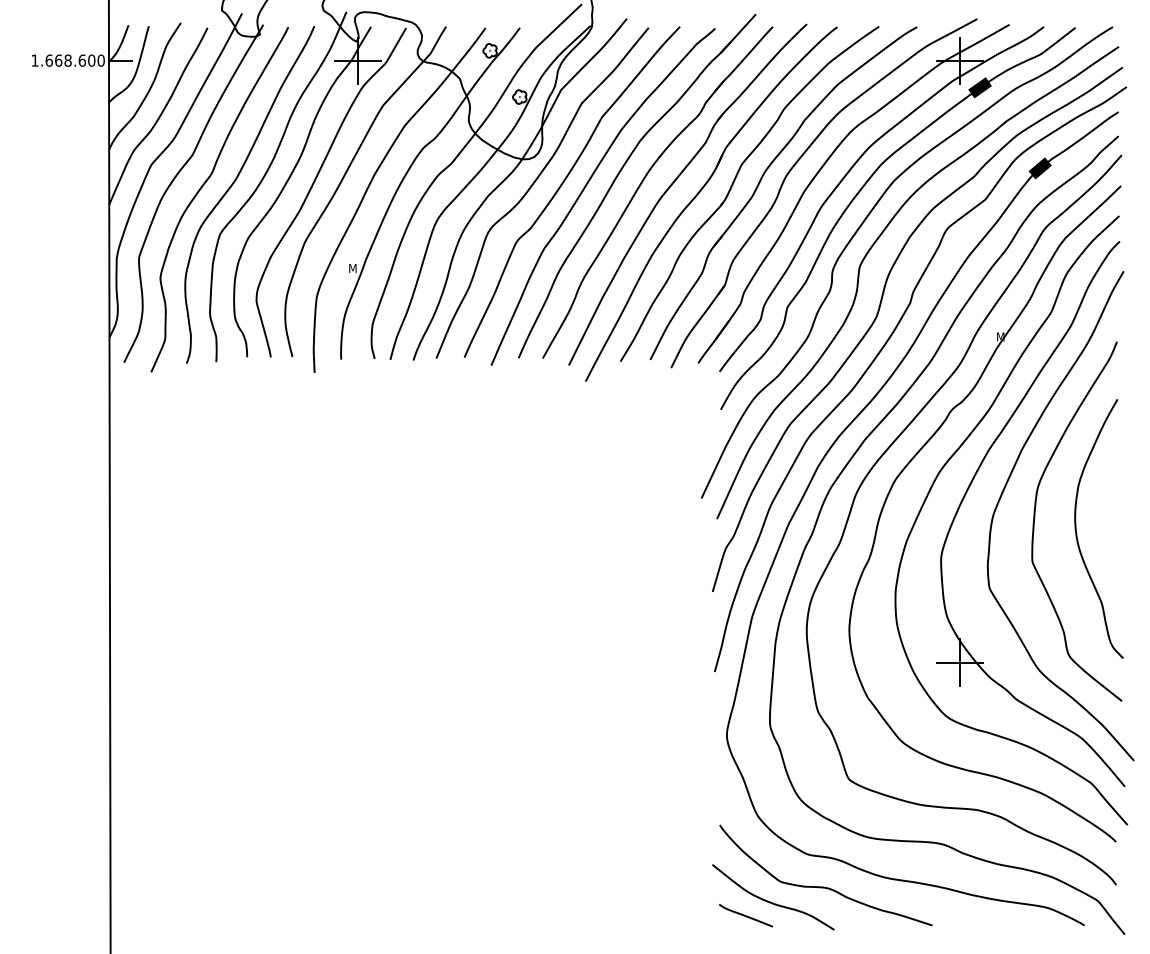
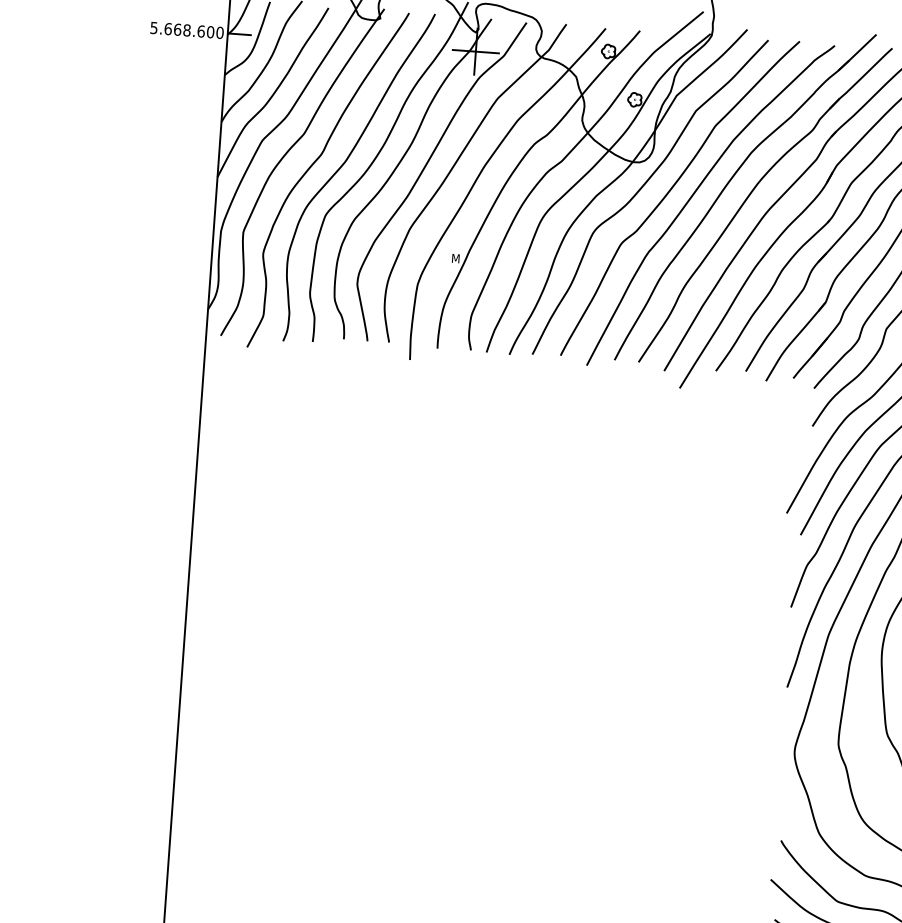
text: (34, 60) -> (153, 27), 1.668.600 -> 5.668.600

